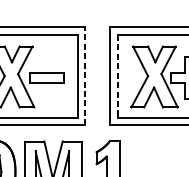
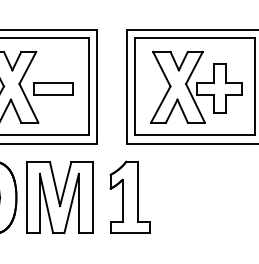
line: (85, 76) -> (97, 86), dashed -> solid
line: (117, 77) -> (135, 87), dashed -> solid

